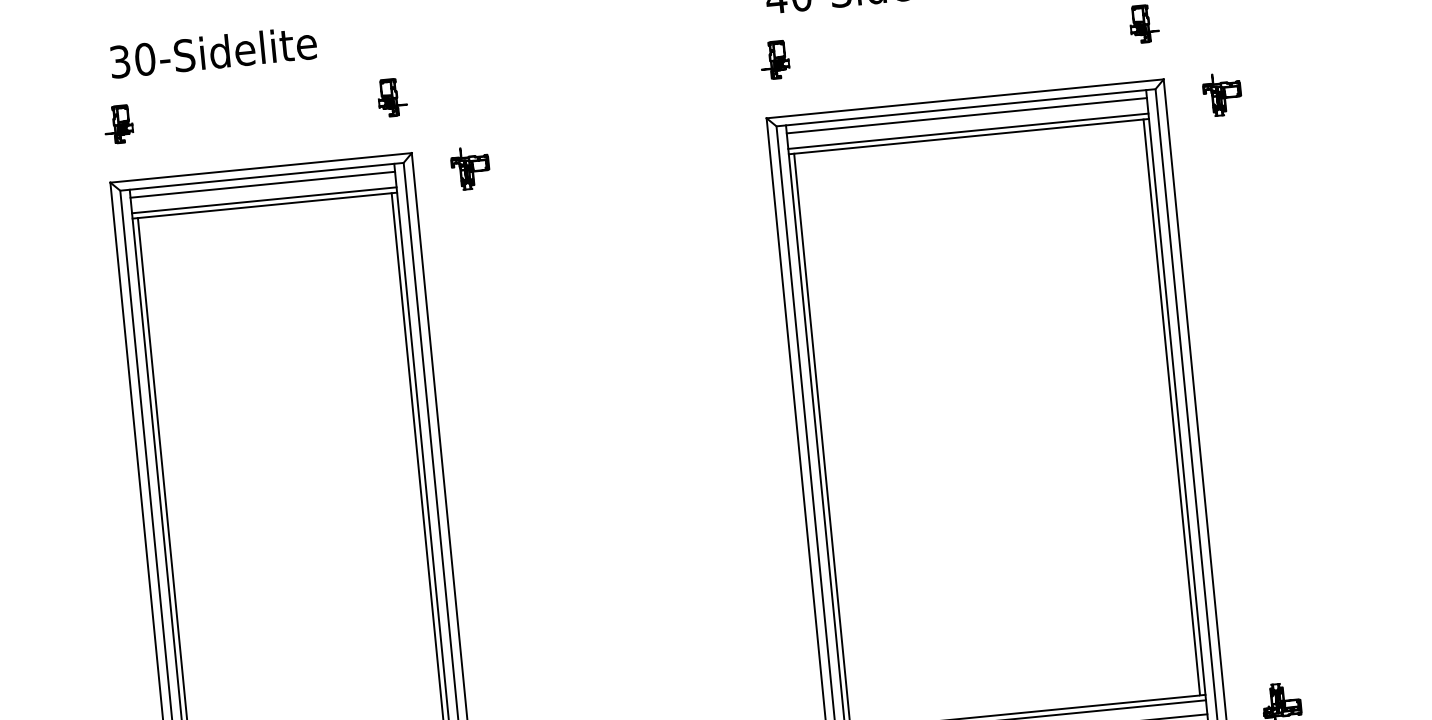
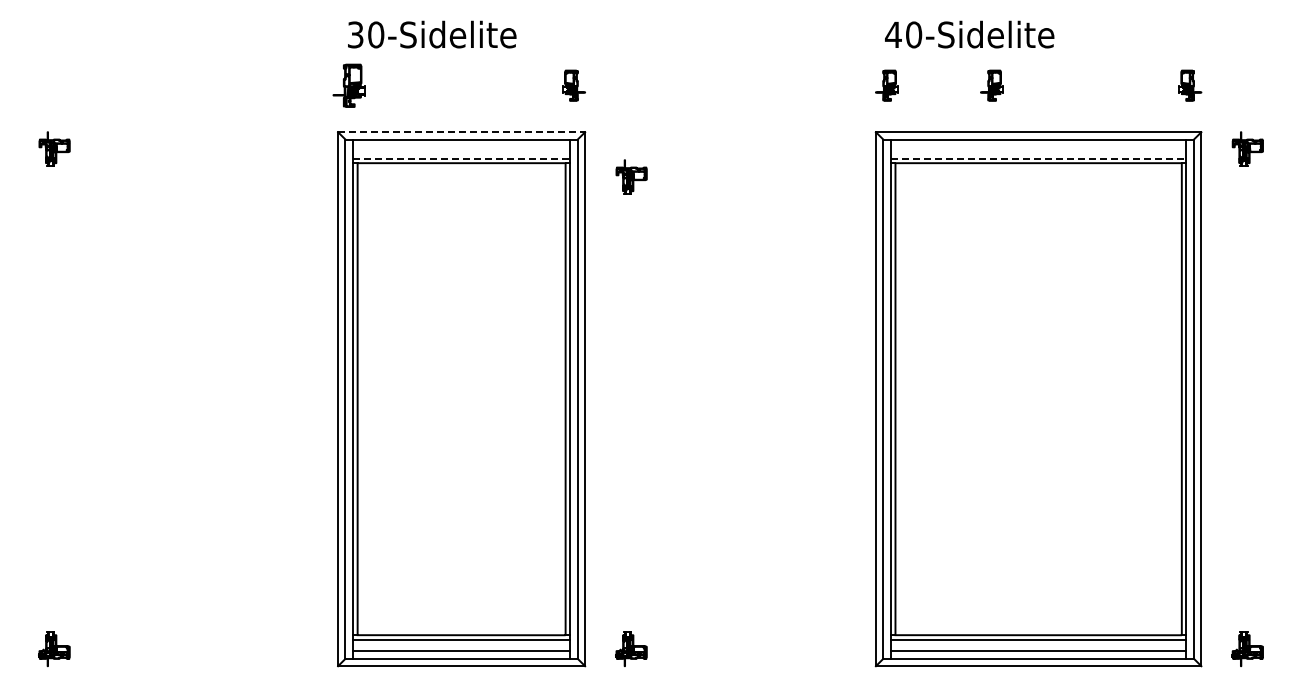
part: (902, 47) -> (991, 85), added
line: (966, 116) -> (1038, 146), removed
part: (118, 124) -> (349, 85), size x1.4
line: (968, 130) -> (1038, 158), solid -> dashed
part: (470, 167) -> (631, 176), moved
line: (261, 168) -> (461, 132), solid -> dashed
line: (262, 185) -> (461, 146), removed
line: (265, 199) -> (462, 158), solid -> dashed

